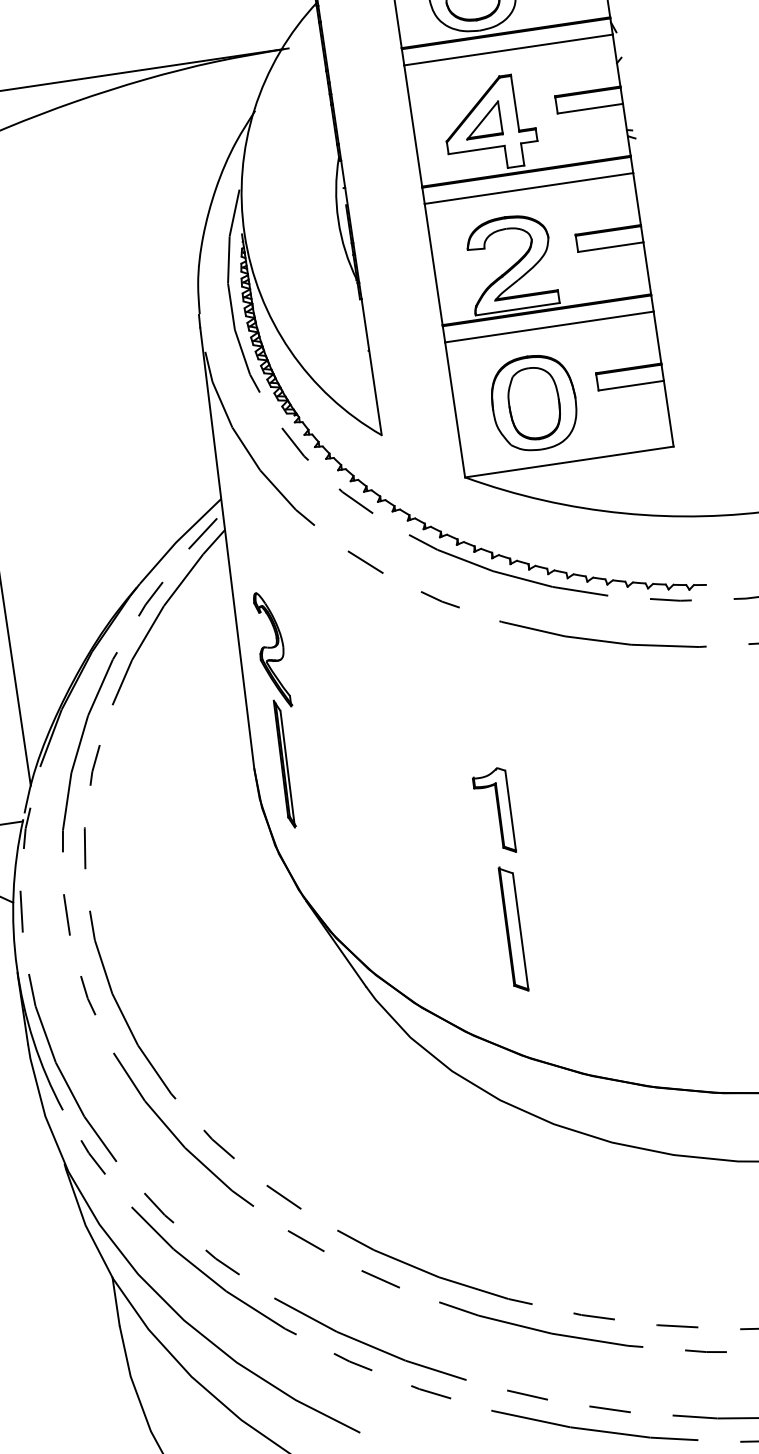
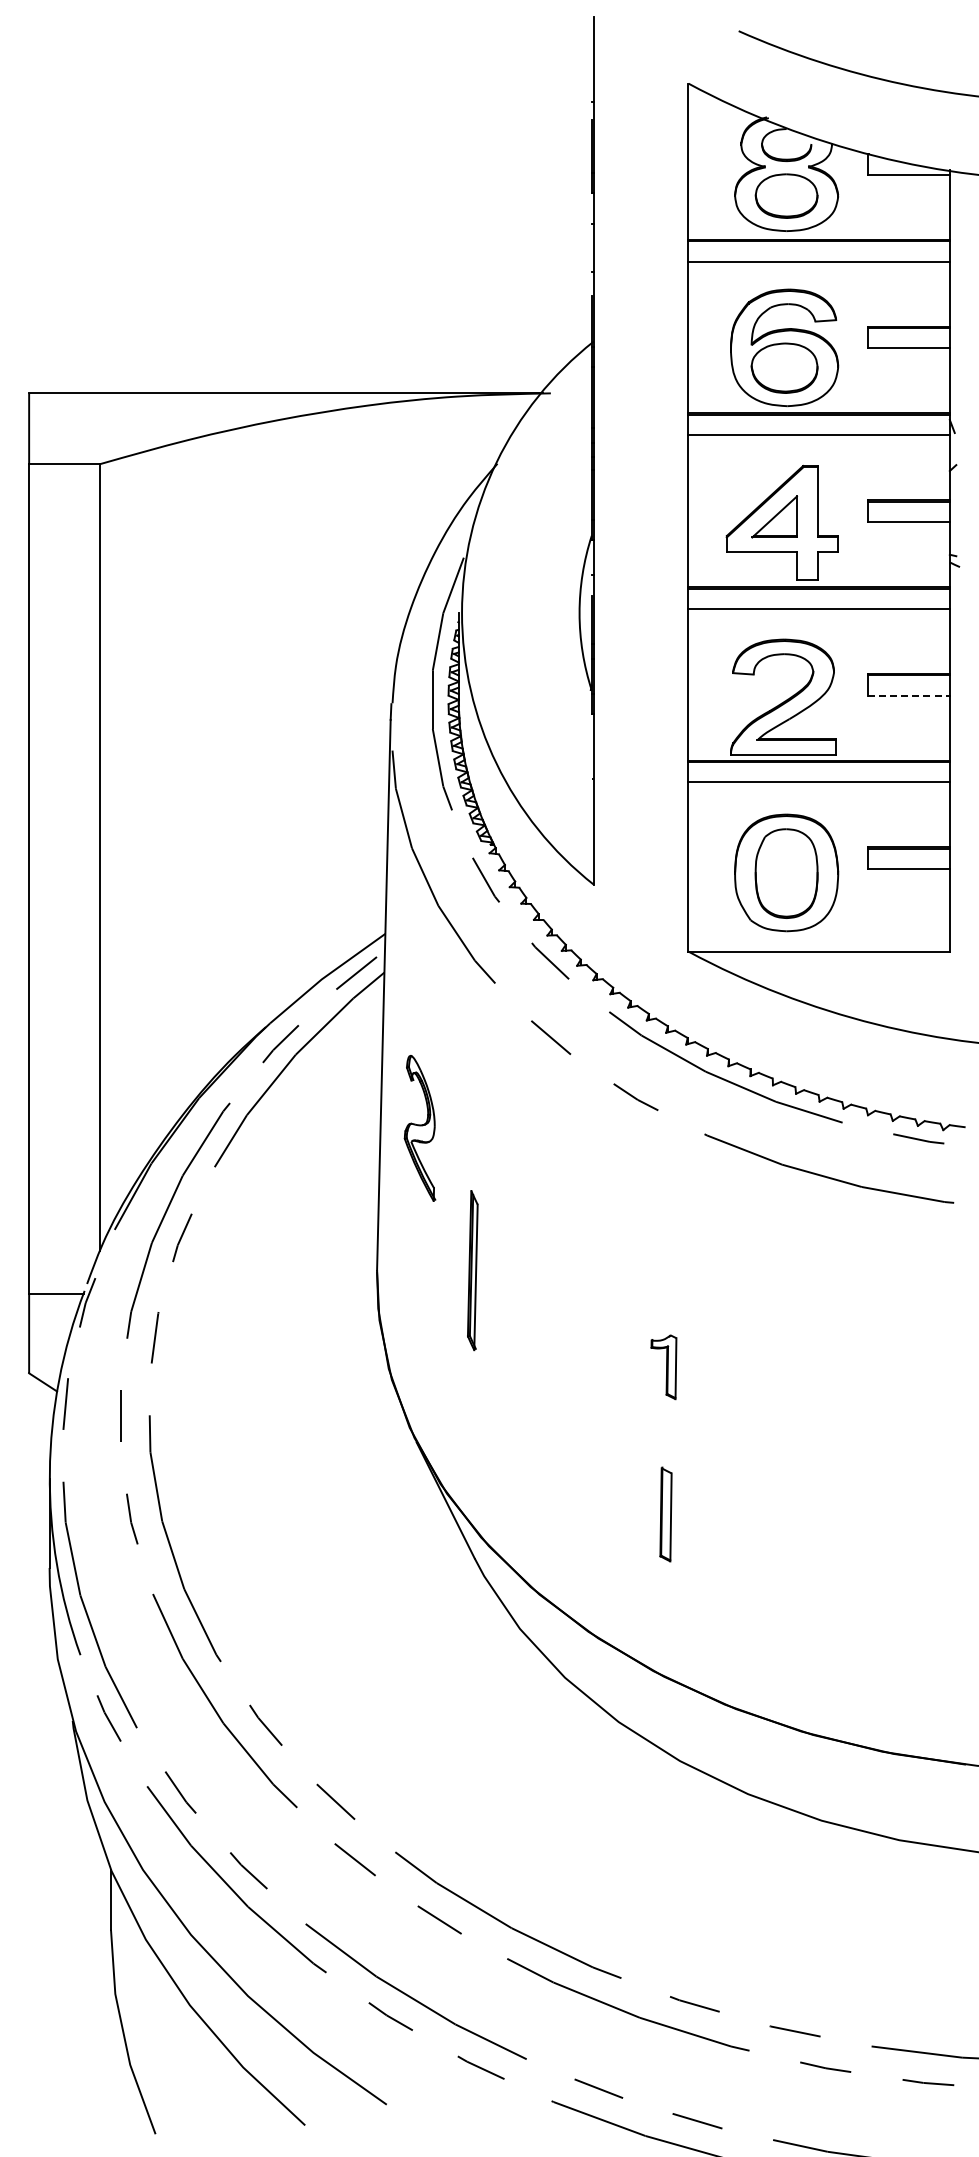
line: (610, 247) -> (908, 695), solid -> dashed
part: (284, 764) -> (472, 1270), moved
part: (494, 812) -> (663, 1367), size x0.6
part: (513, 929) -> (665, 1514), size x0.6

